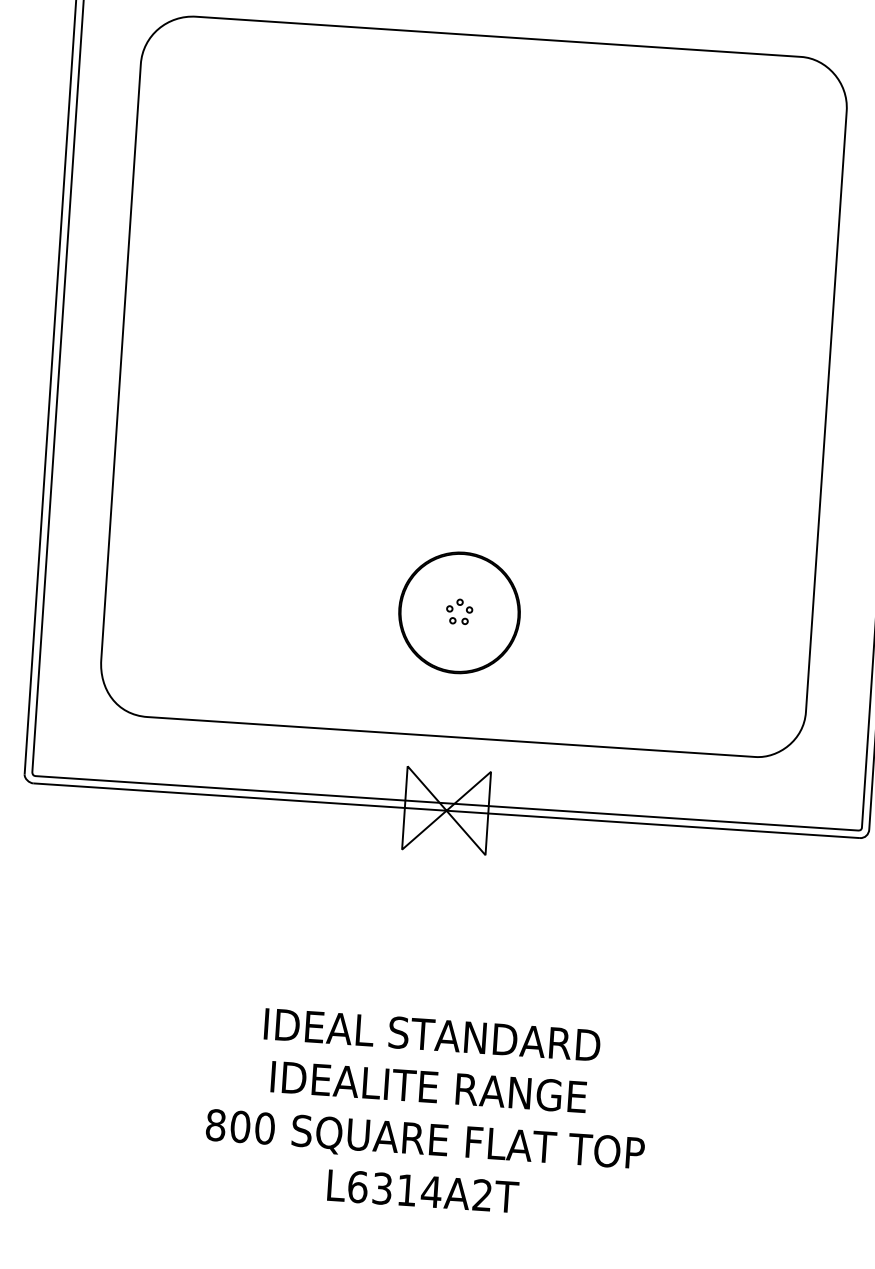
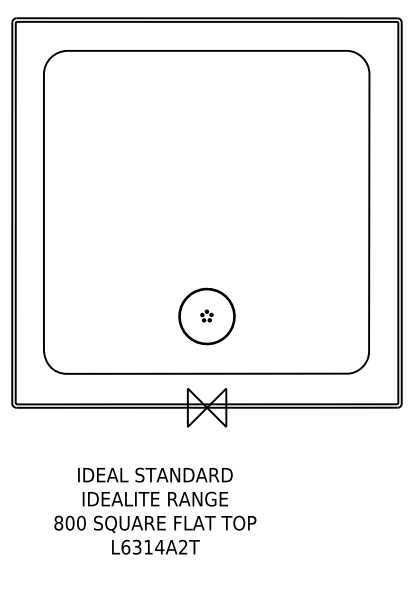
text: (427, 1111) -> (155, 510), moved

